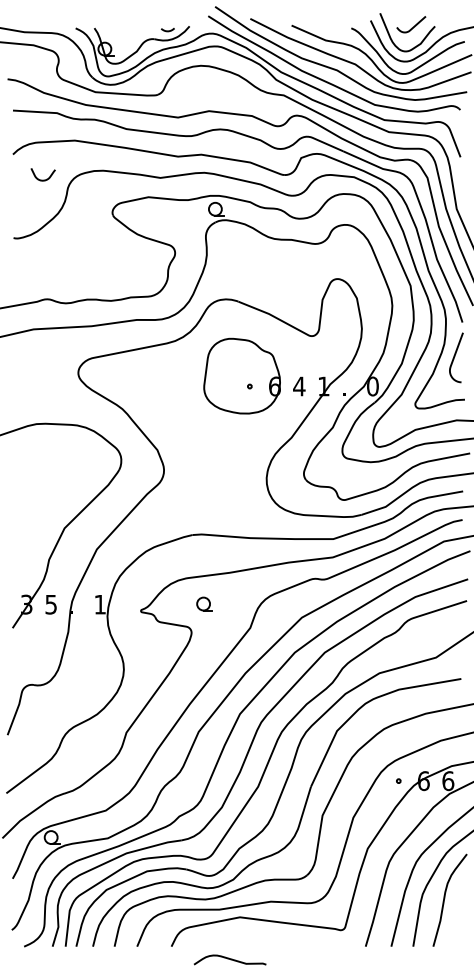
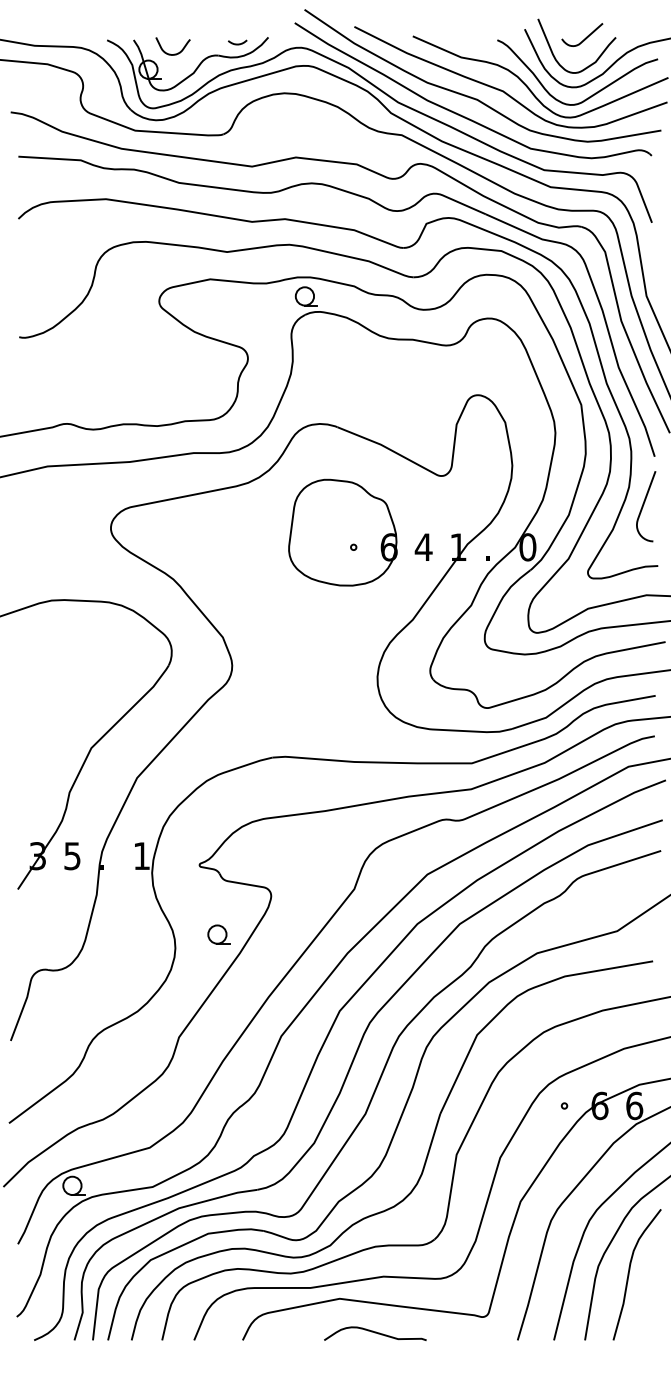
curve: (42, 179) -> (171, 53), moved
part: (204, 603) -> (218, 933), moved
curve: (230, 959) -> (375, 1333), moved

